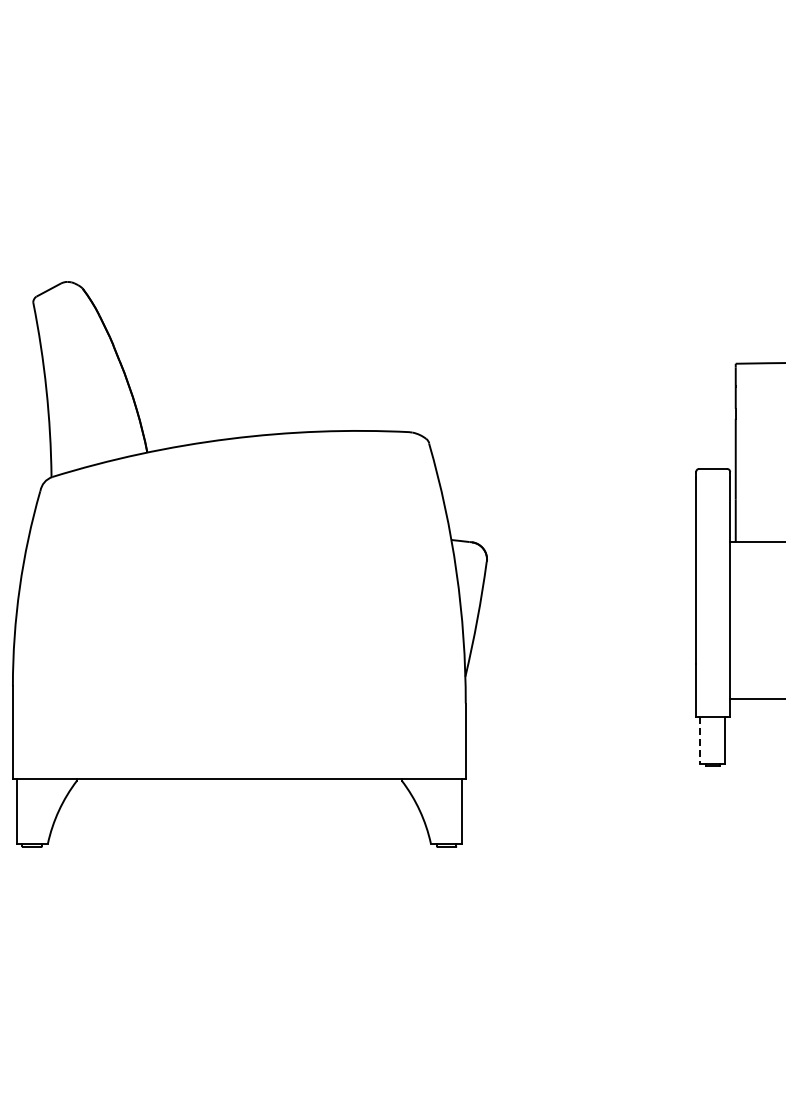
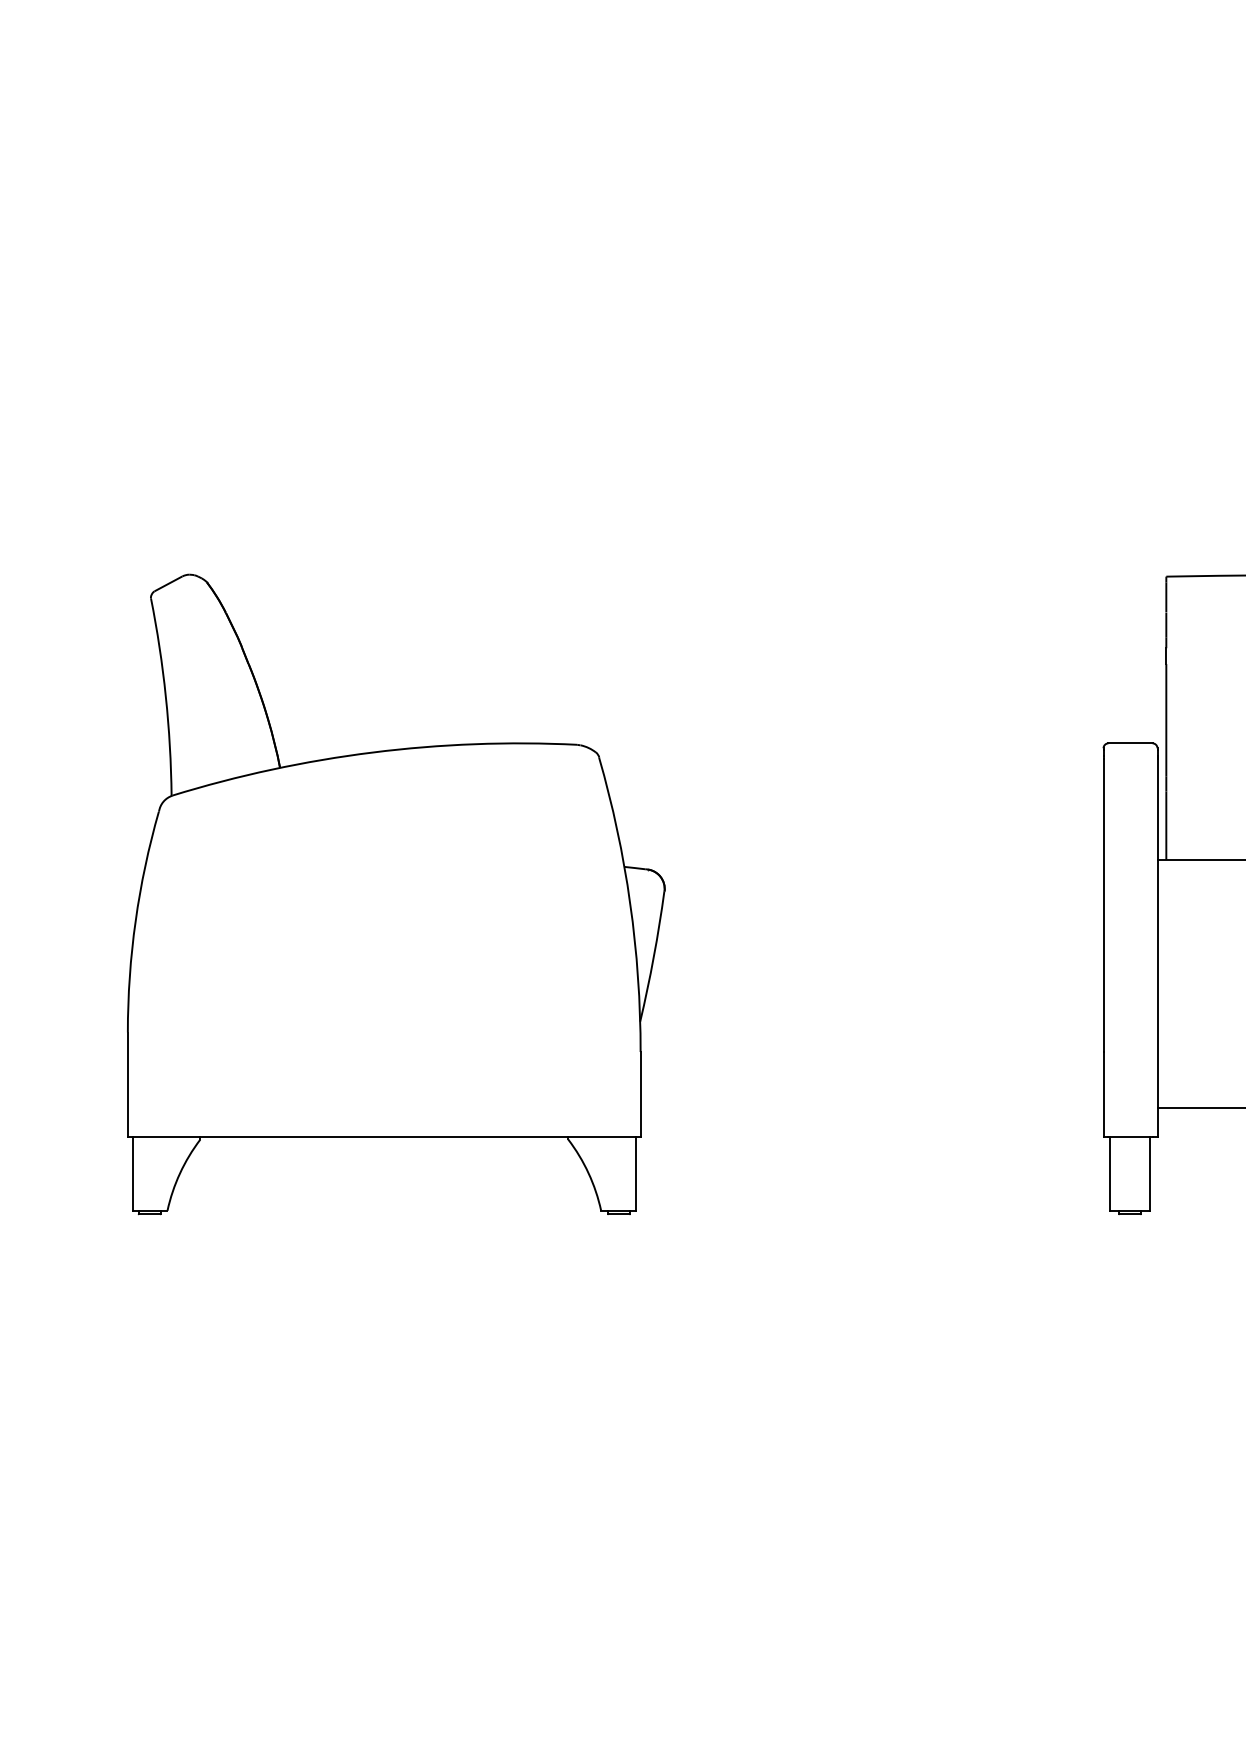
part: (249, 563) -> (395, 893), size x0.71
line: (700, 740) -> (1110, 1173), dashed -> solid

